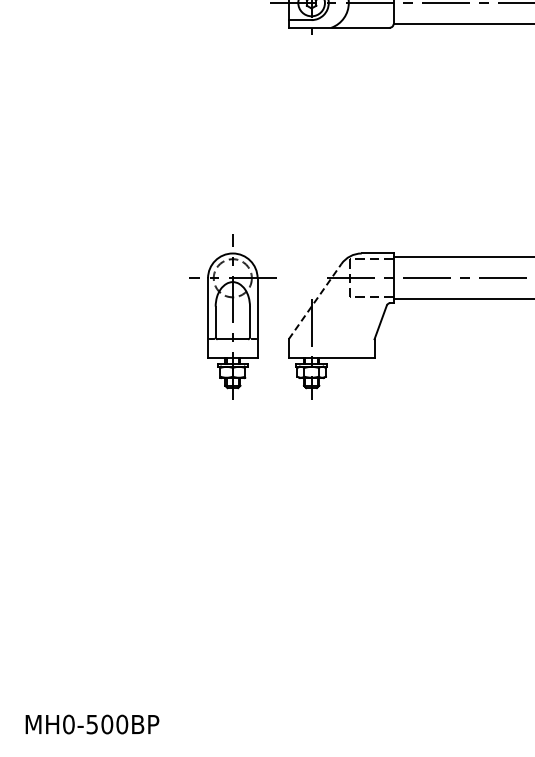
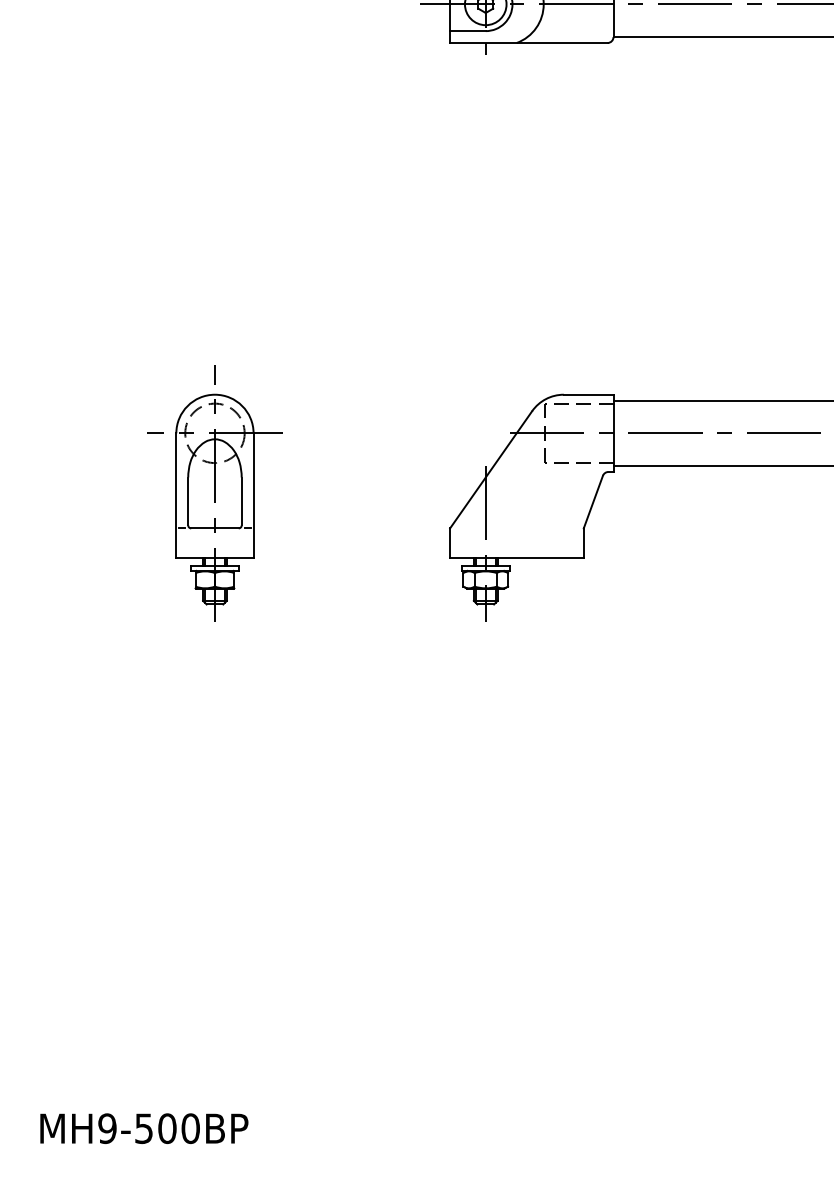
line: (315, 301) -> (491, 469), dashed -> solid
part: (232, 316) -> (214, 492), moved
text: (68, 724) -> (106, 1128), MH0-500BP -> MH9-500BP

